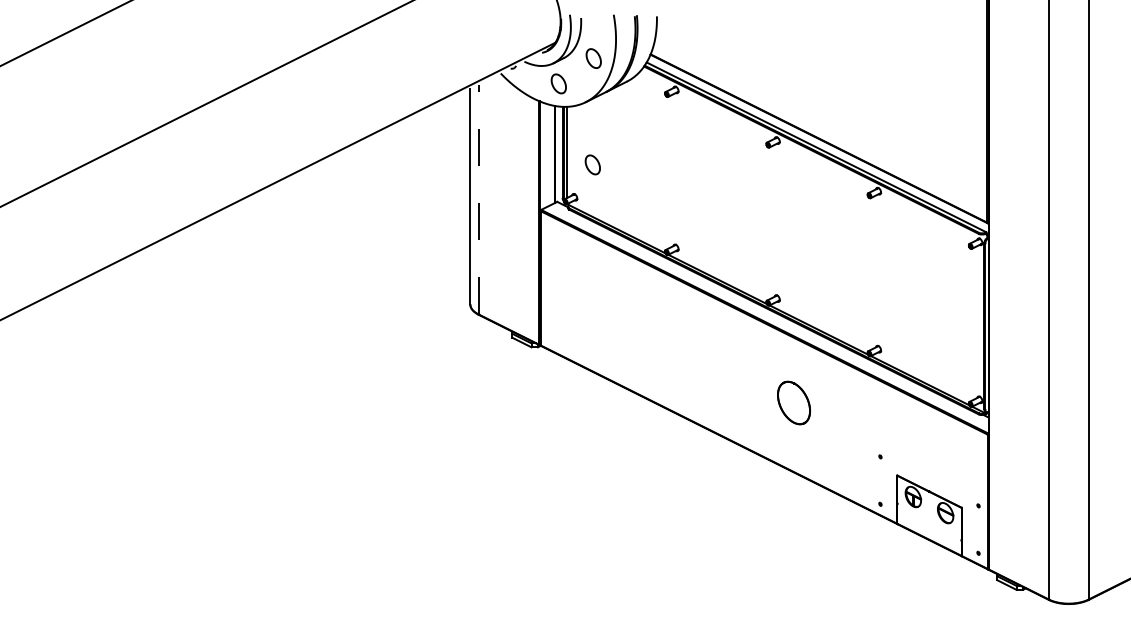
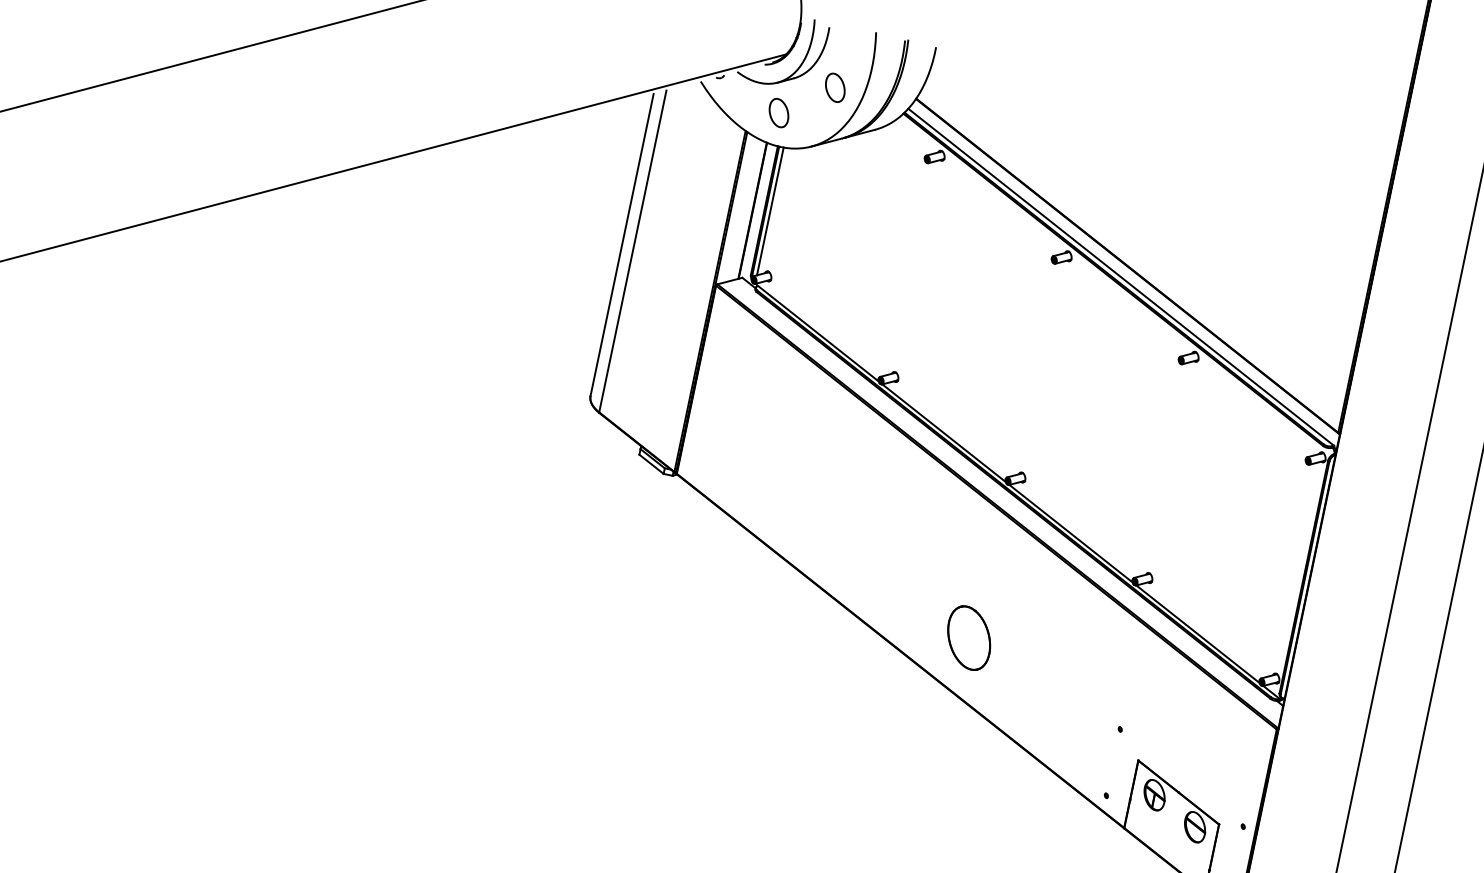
part: (592, 164) -> (802, 235), removed
line: (478, 199) -> (632, 251), dashed -> solid
part: (793, 402) -> (968, 637), moved

